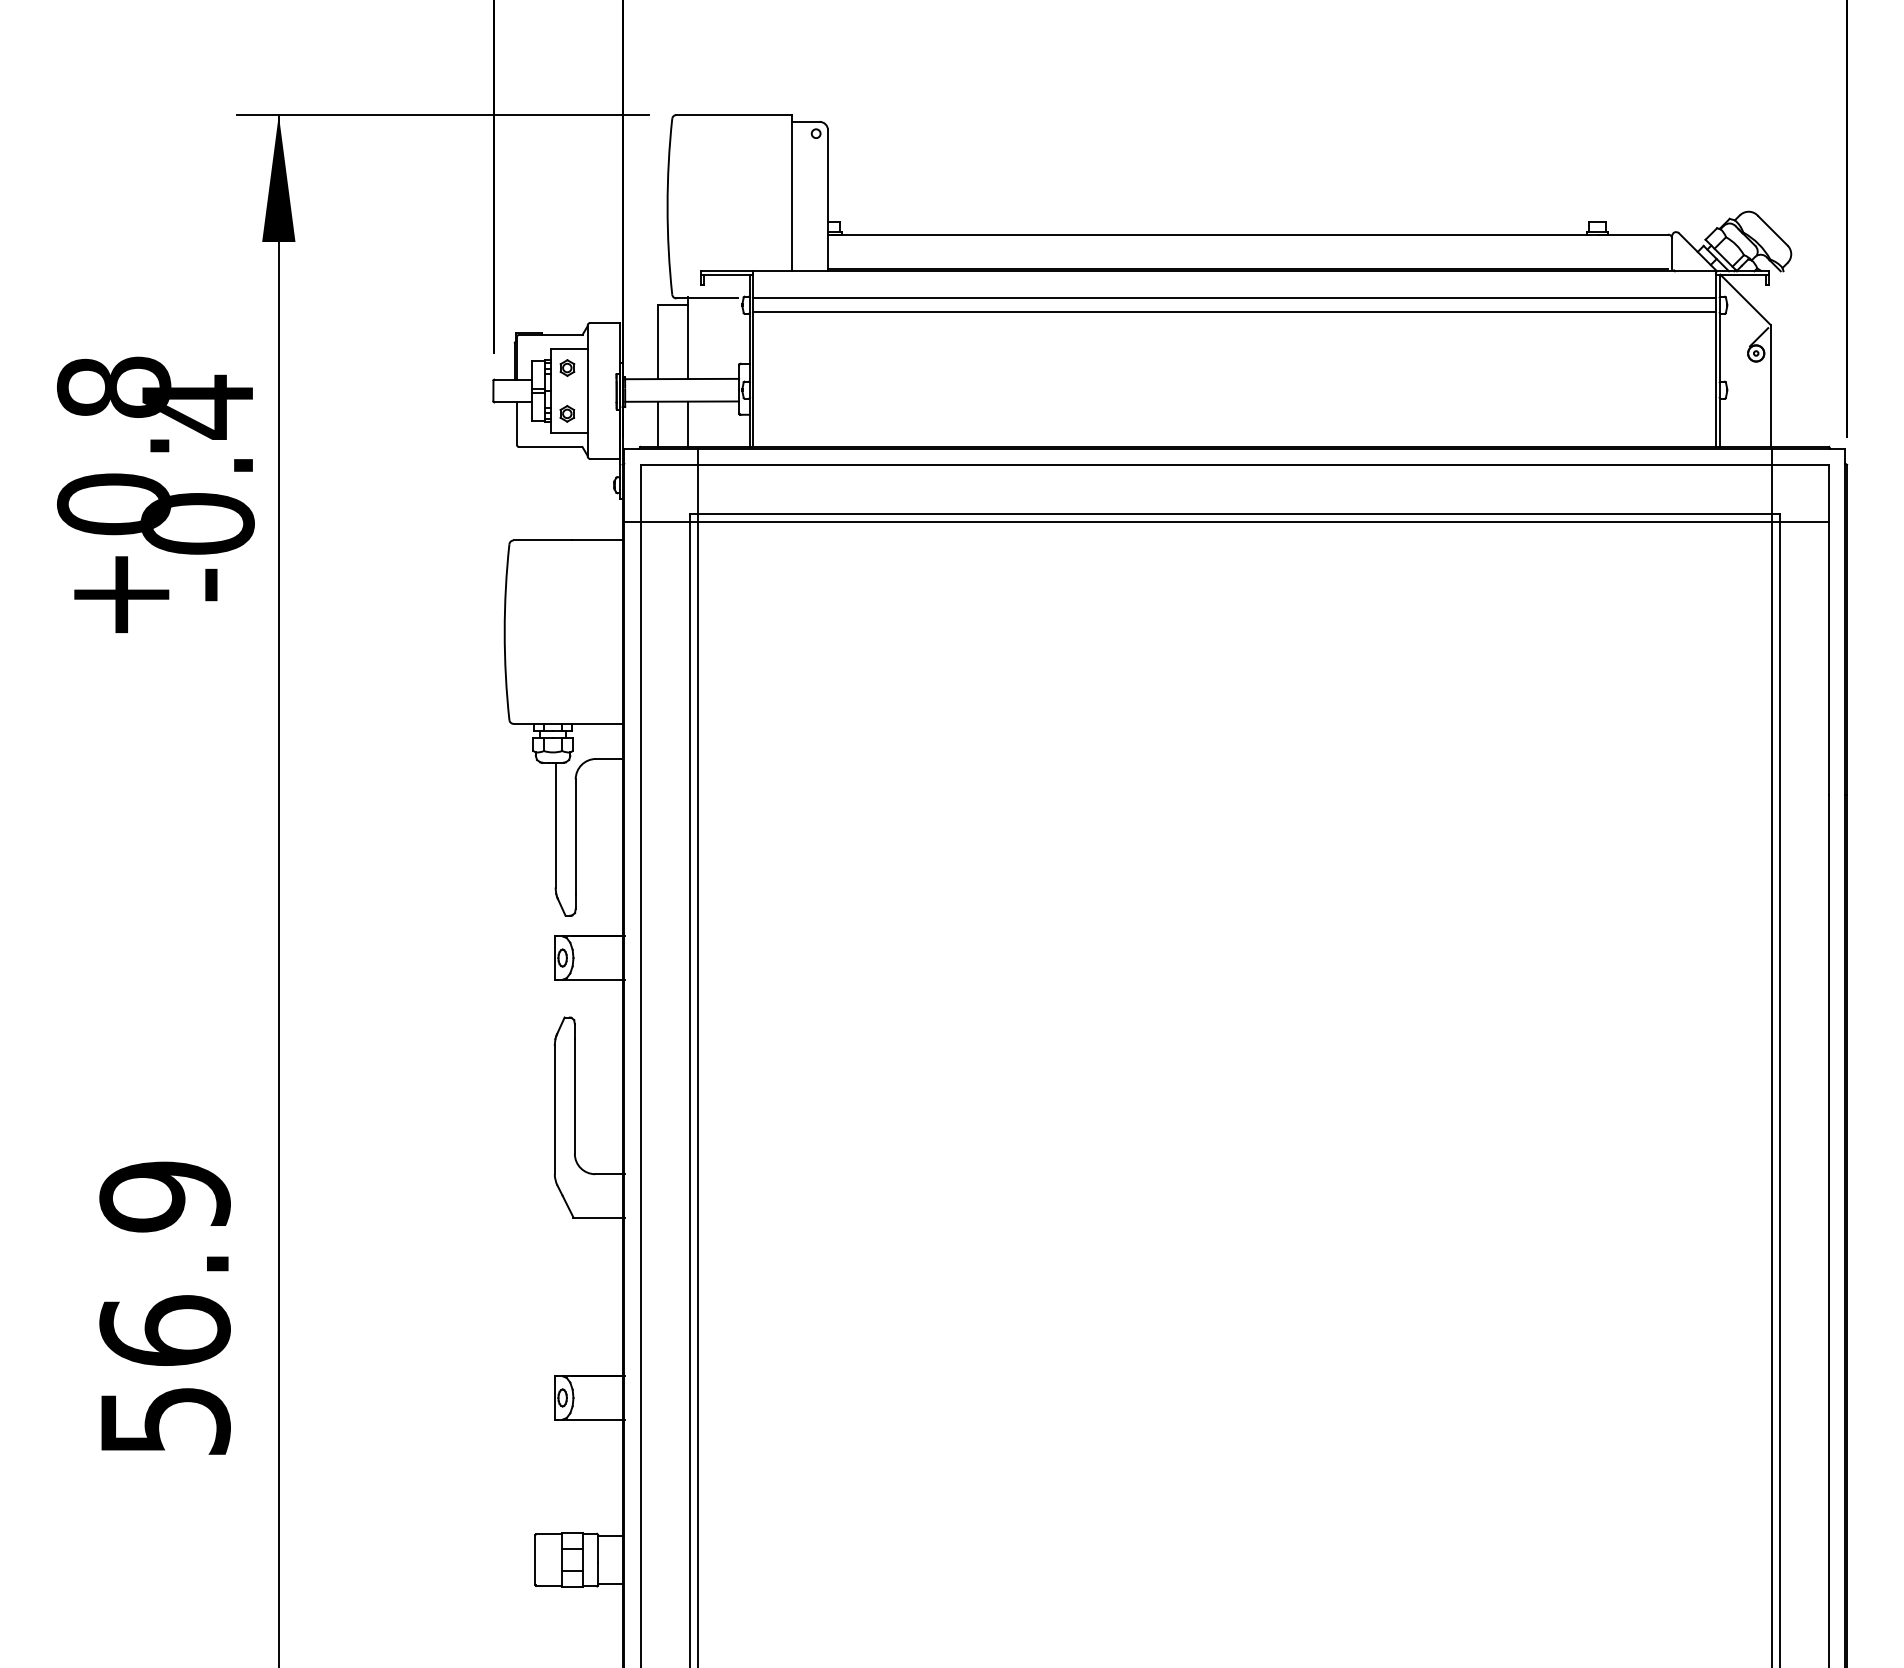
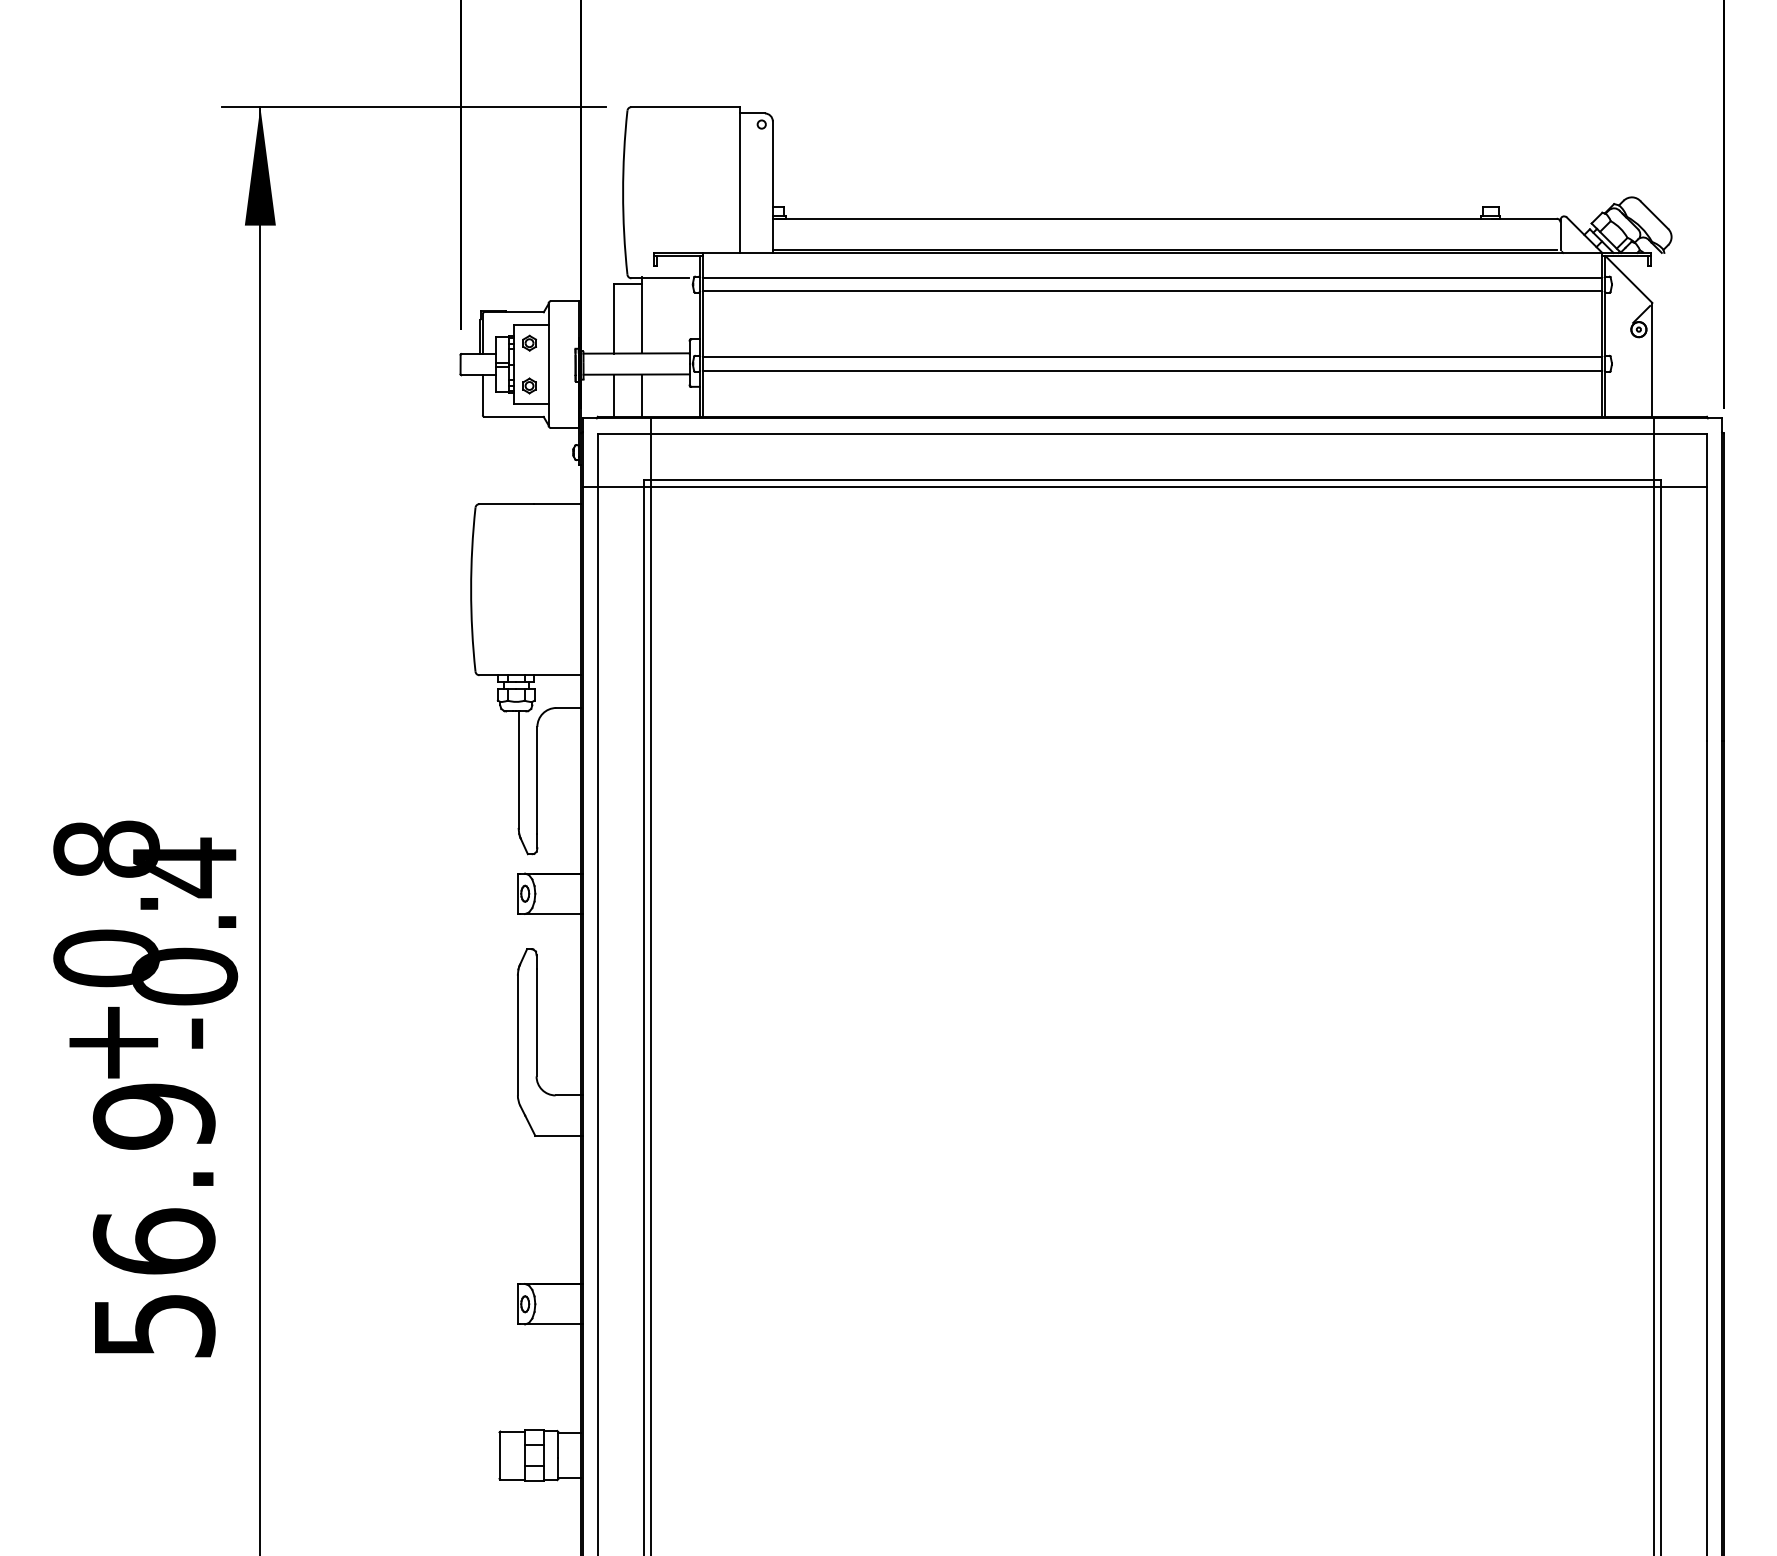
line: (1234, 383) -> (1152, 357), added
line: (1234, 397) -> (1152, 370), added
text: (155, 494) -> (145, 949), moved

